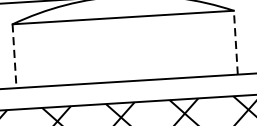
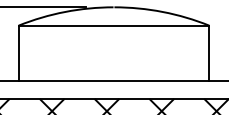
line: (236, 41) -> (209, 52), dashed -> solid
line: (14, 56) -> (18, 53), dashed -> solid

